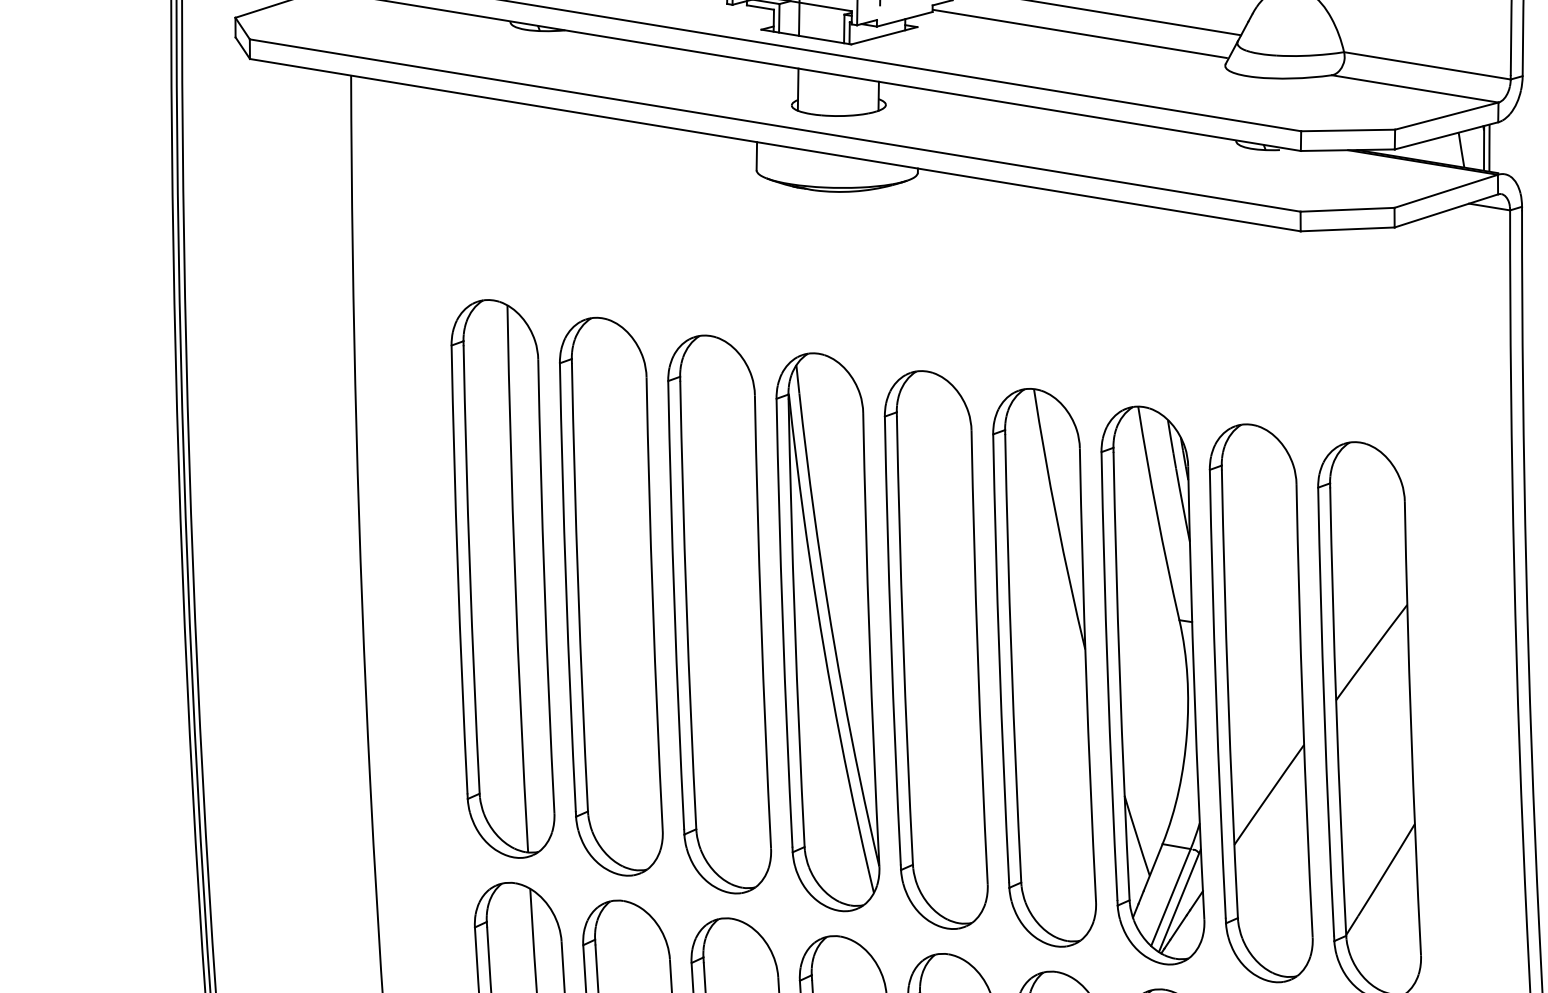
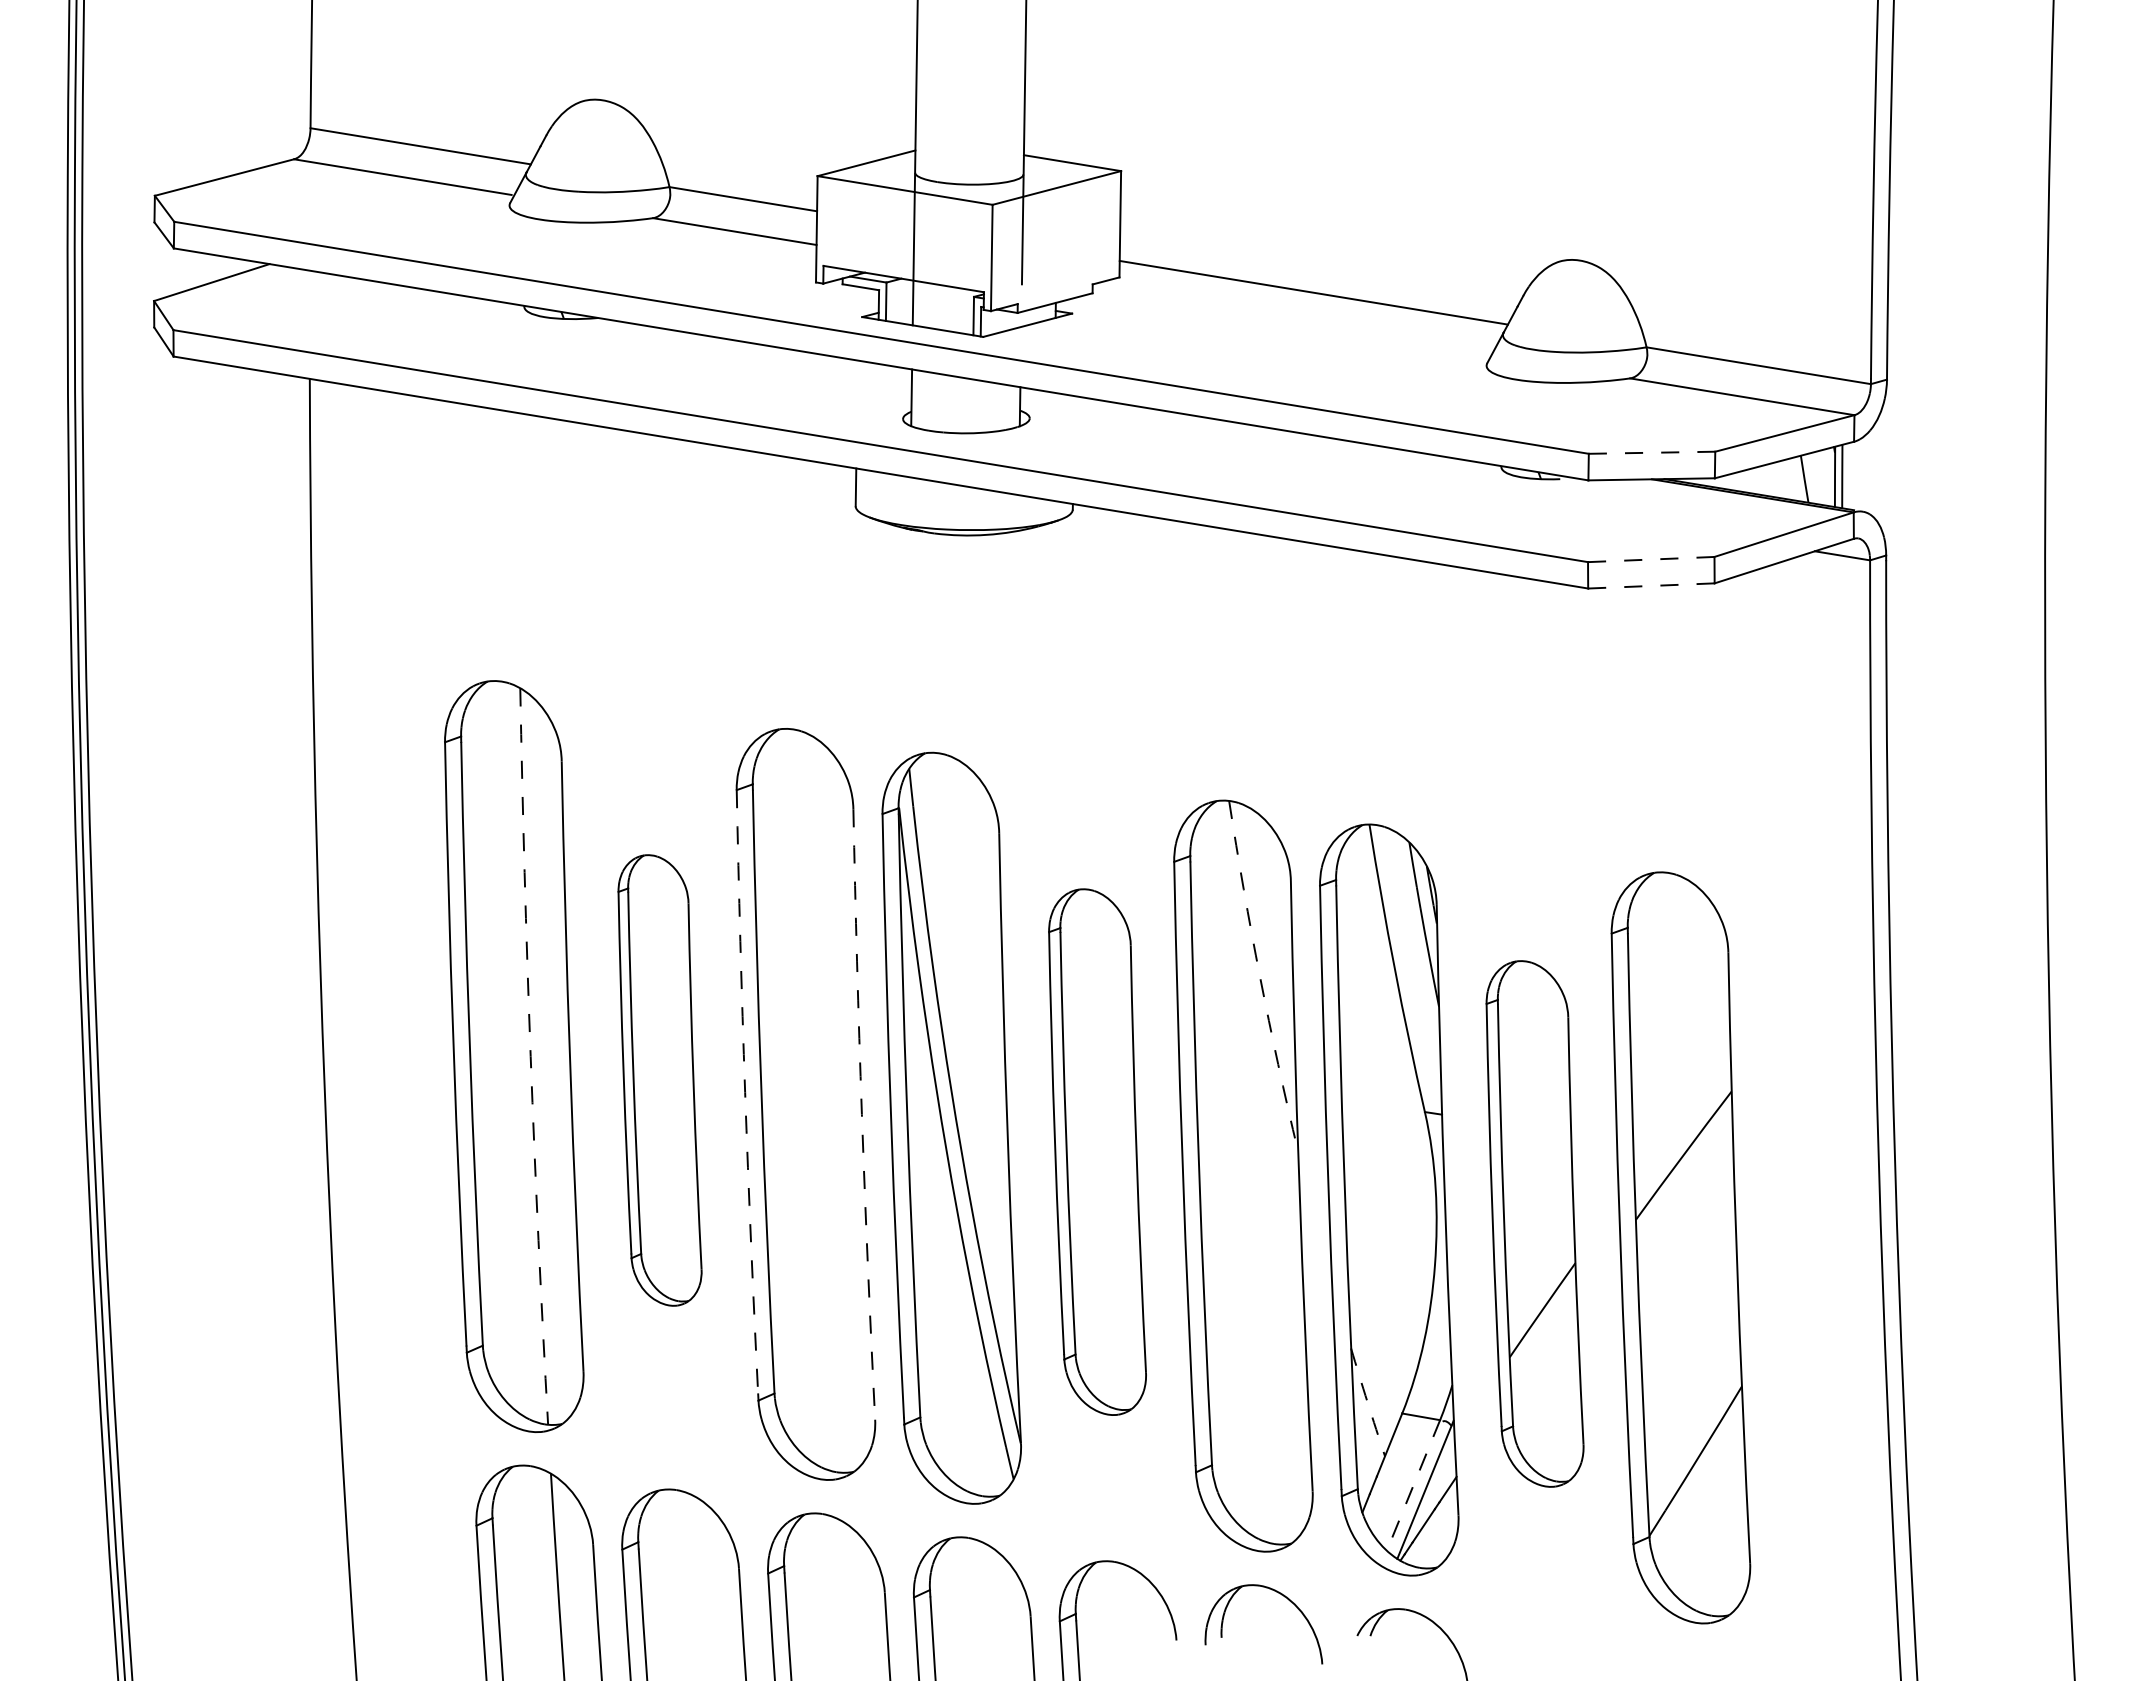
line: (1079, 33) -> (1290, 322), removed
line: (1348, 130) -> (1652, 452), solid -> dashed
line: (1347, 209) -> (1651, 559), solid -> dashed
line: (1346, 229) -> (1650, 585), solid -> dashed
arc: (1057, 519) -> (1260, 976), solid -> dashed
arc: (515, 578) -> (530, 1056), solid -> dashed
part: (610, 596) -> (659, 1080), size x0.6
arc: (674, 605) -> (745, 1092), solid -> dashed
arc: (760, 622) -> (861, 1114), solid -> dashed
part: (936, 649) -> (1097, 1151), size x0.7
part: (1260, 702) -> (1534, 1223), size x0.7
arc: (1136, 835) -> (1367, 1402), solid -> dashed
line: (1170, 897) -> (1413, 1485), solid -> dashed

